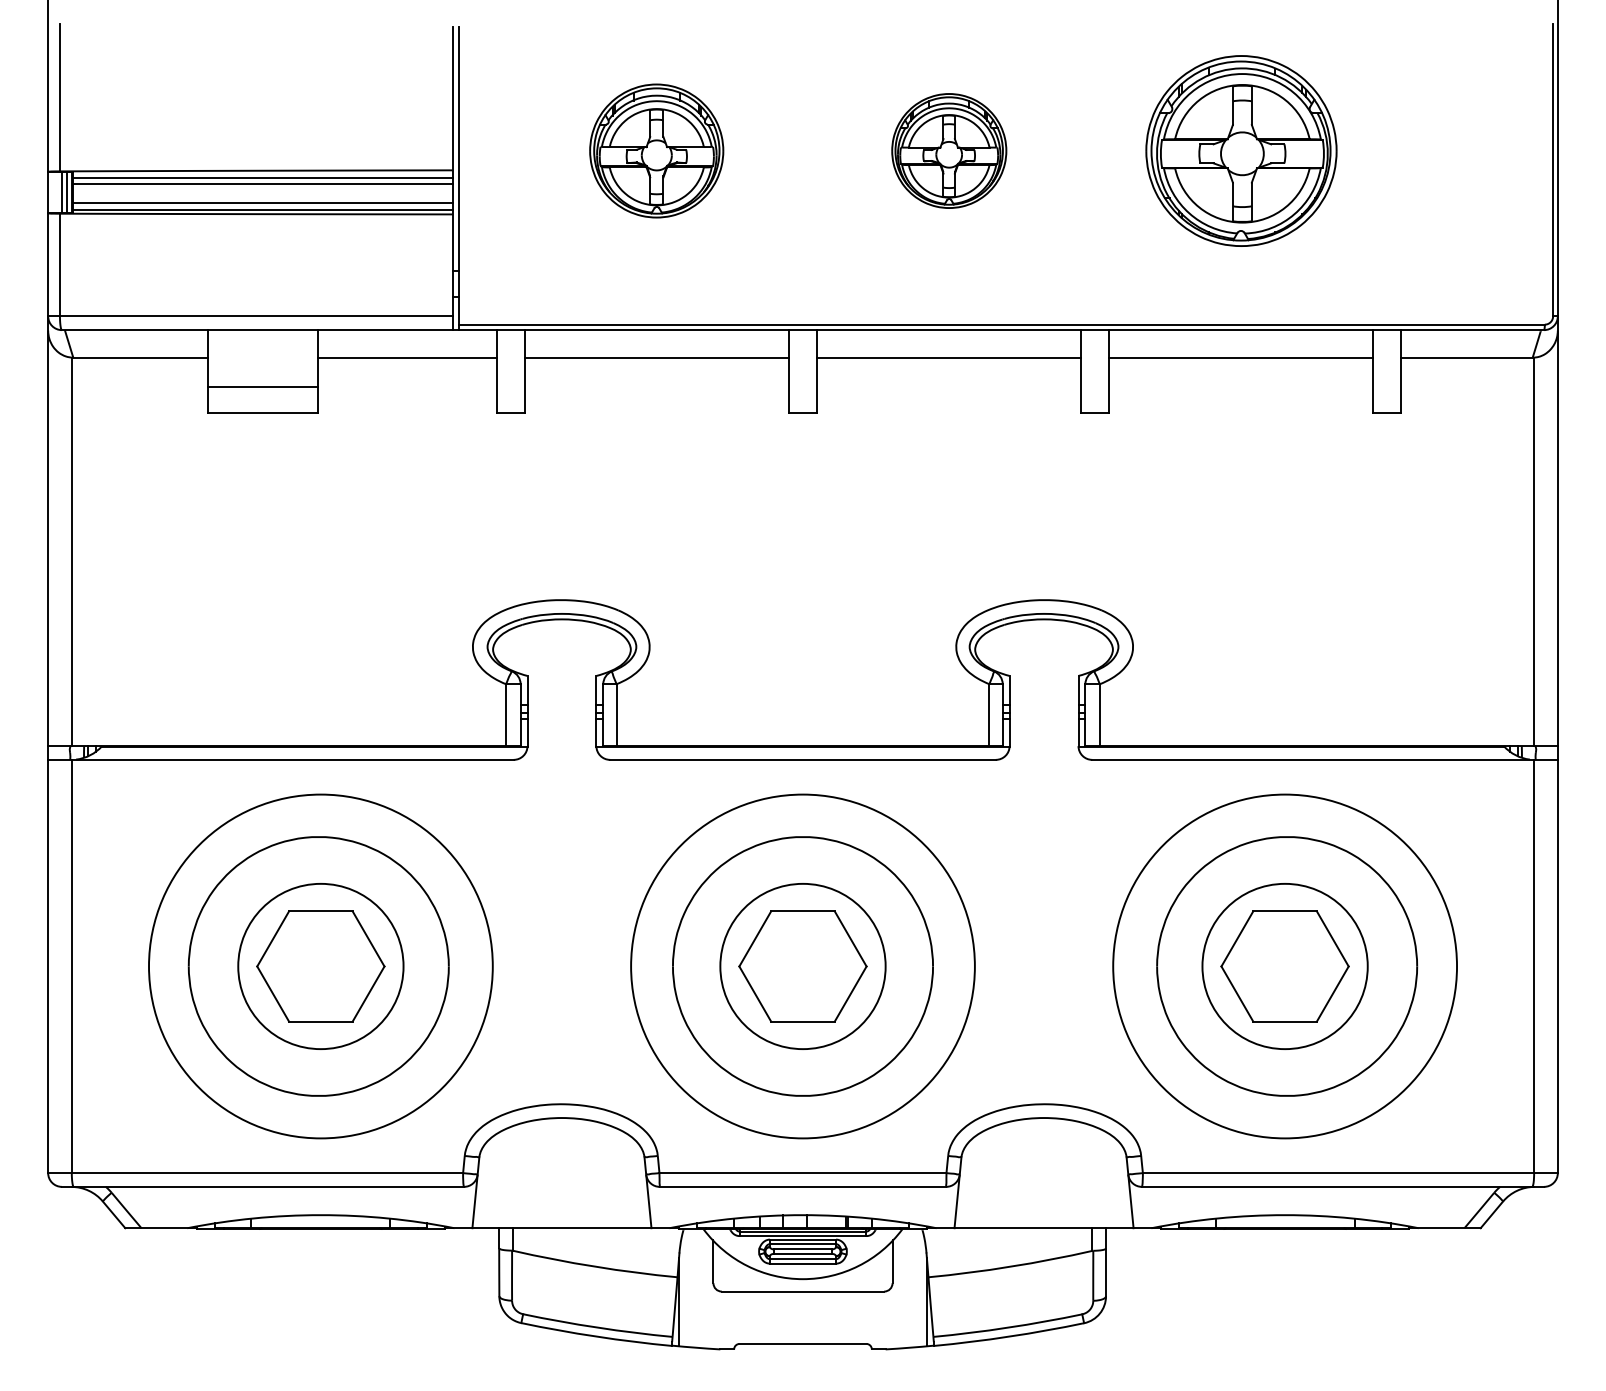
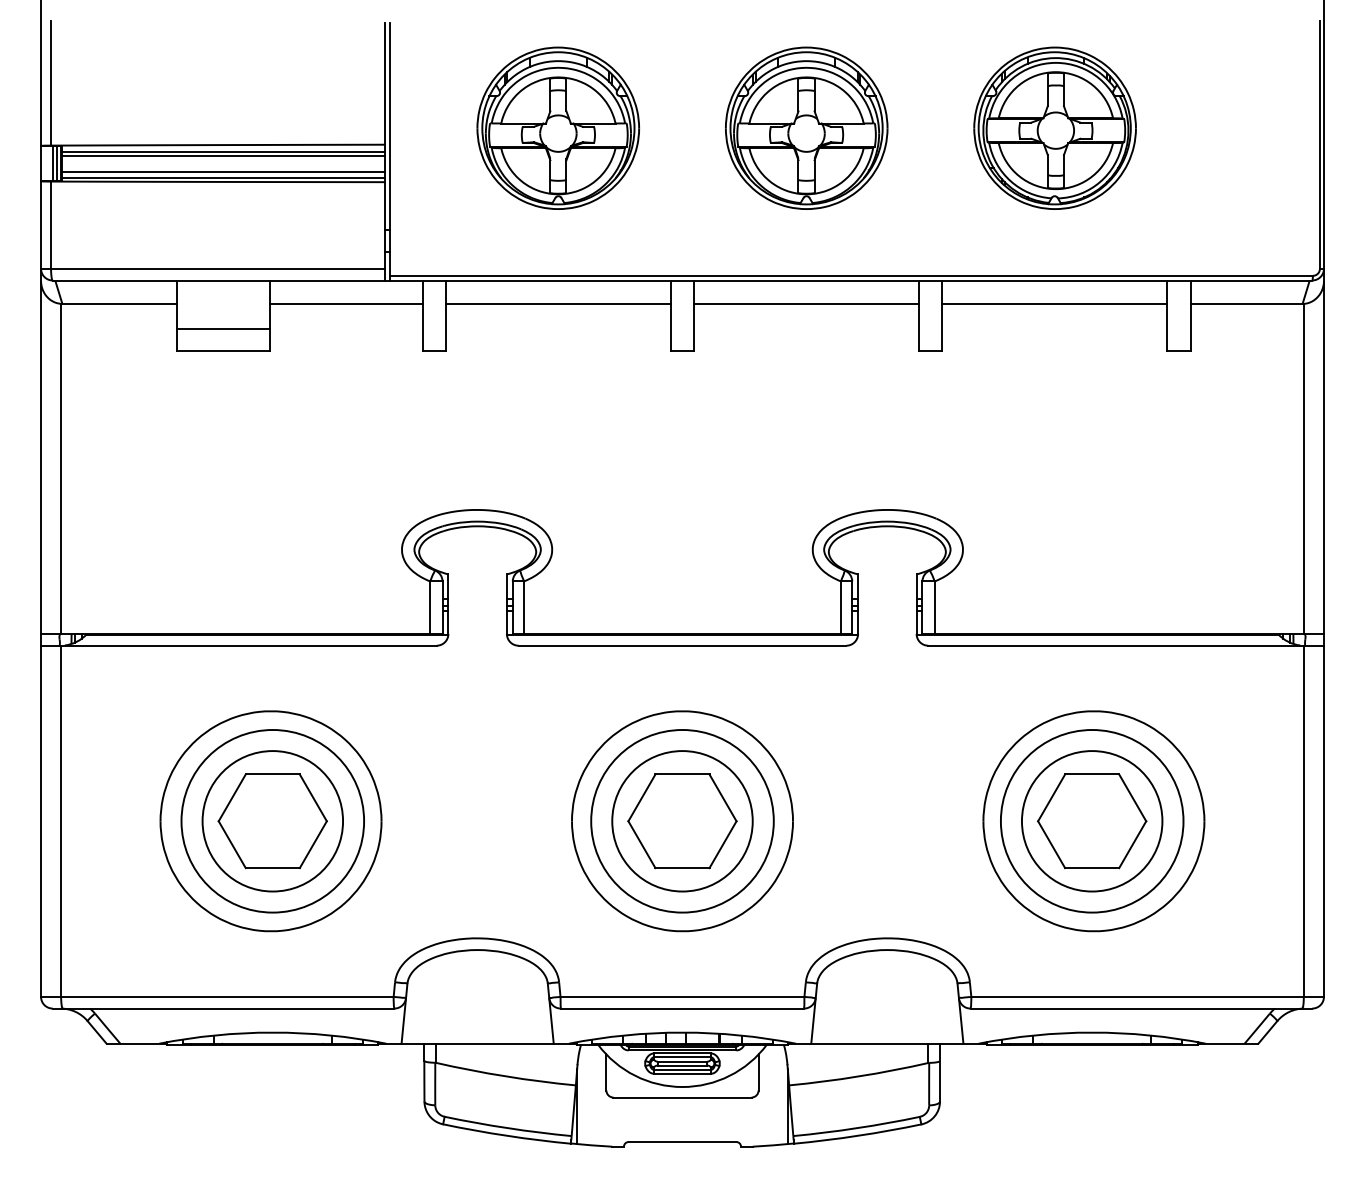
part: (656, 150) -> (558, 127), size x1.43
part: (949, 150) -> (806, 127), size x1.67
circle: (320, 966) -> (272, 821), size x0.62
circle: (802, 966) -> (682, 821), size x0.62
circle: (1284, 966) -> (1091, 821), size x0.62

